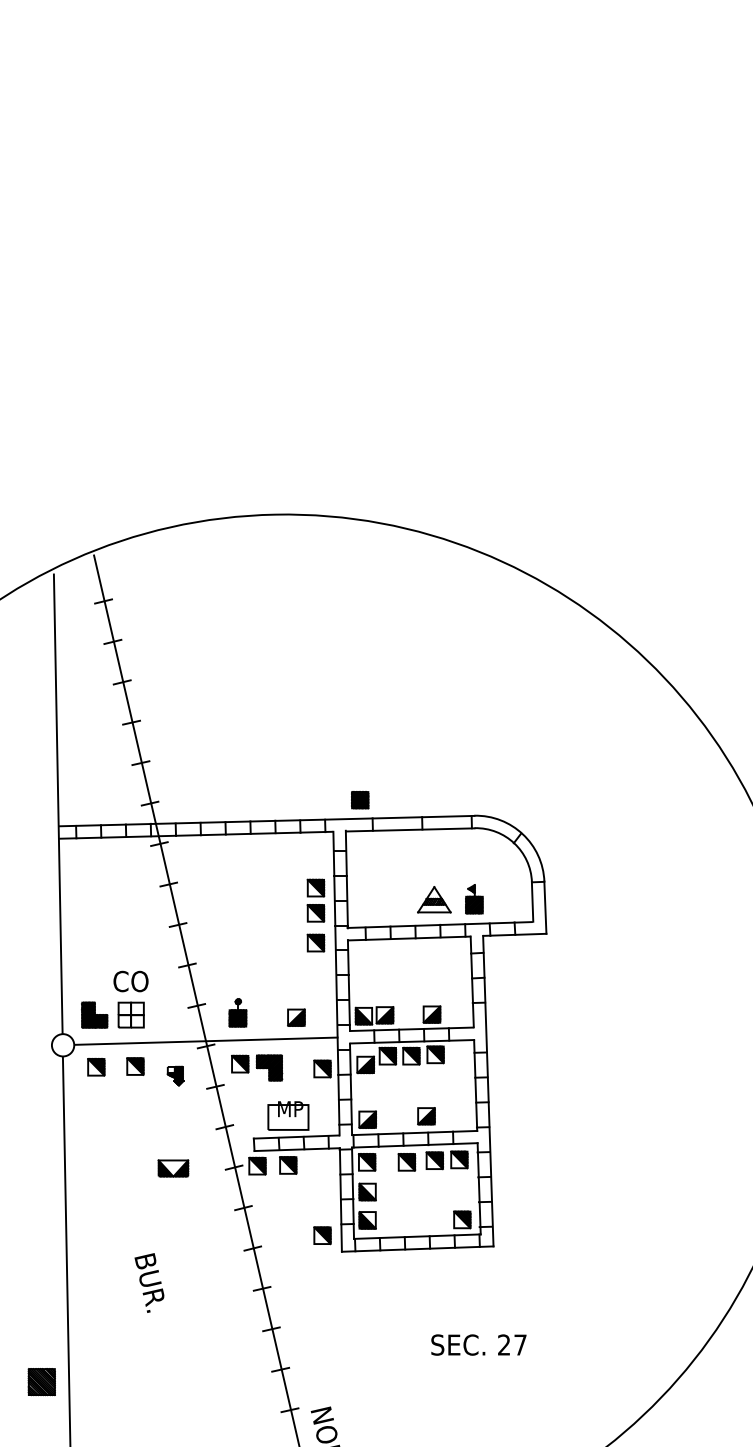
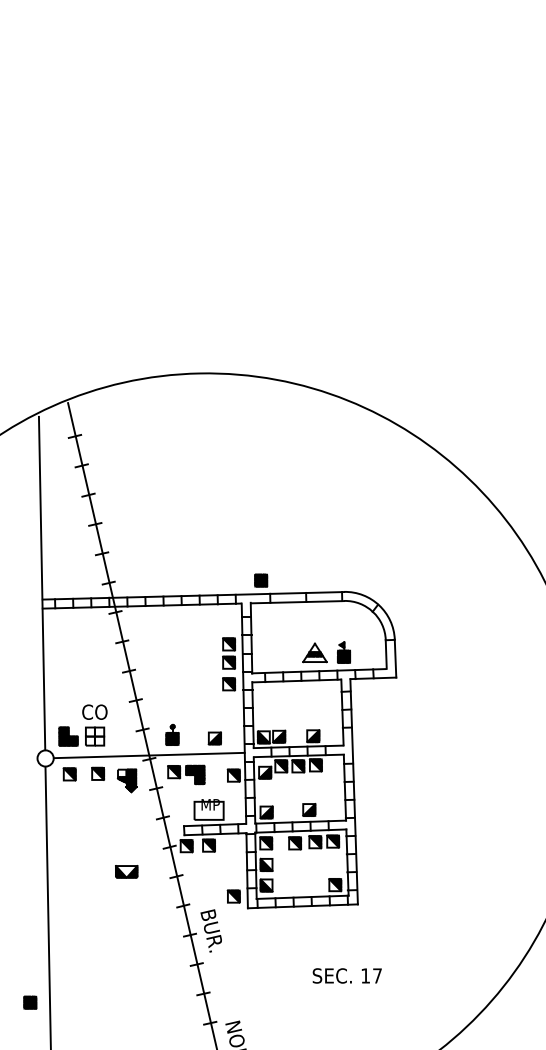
part: (174, 1075) -> (126, 780), size x1.67
part: (173, 1168) -> (126, 871), moved
text: (148, 1282) -> (210, 930), moved
text: (503, 1344) -> (365, 975), 27 -> 17
part: (42, 1381) -> (30, 1002), size x0.62

